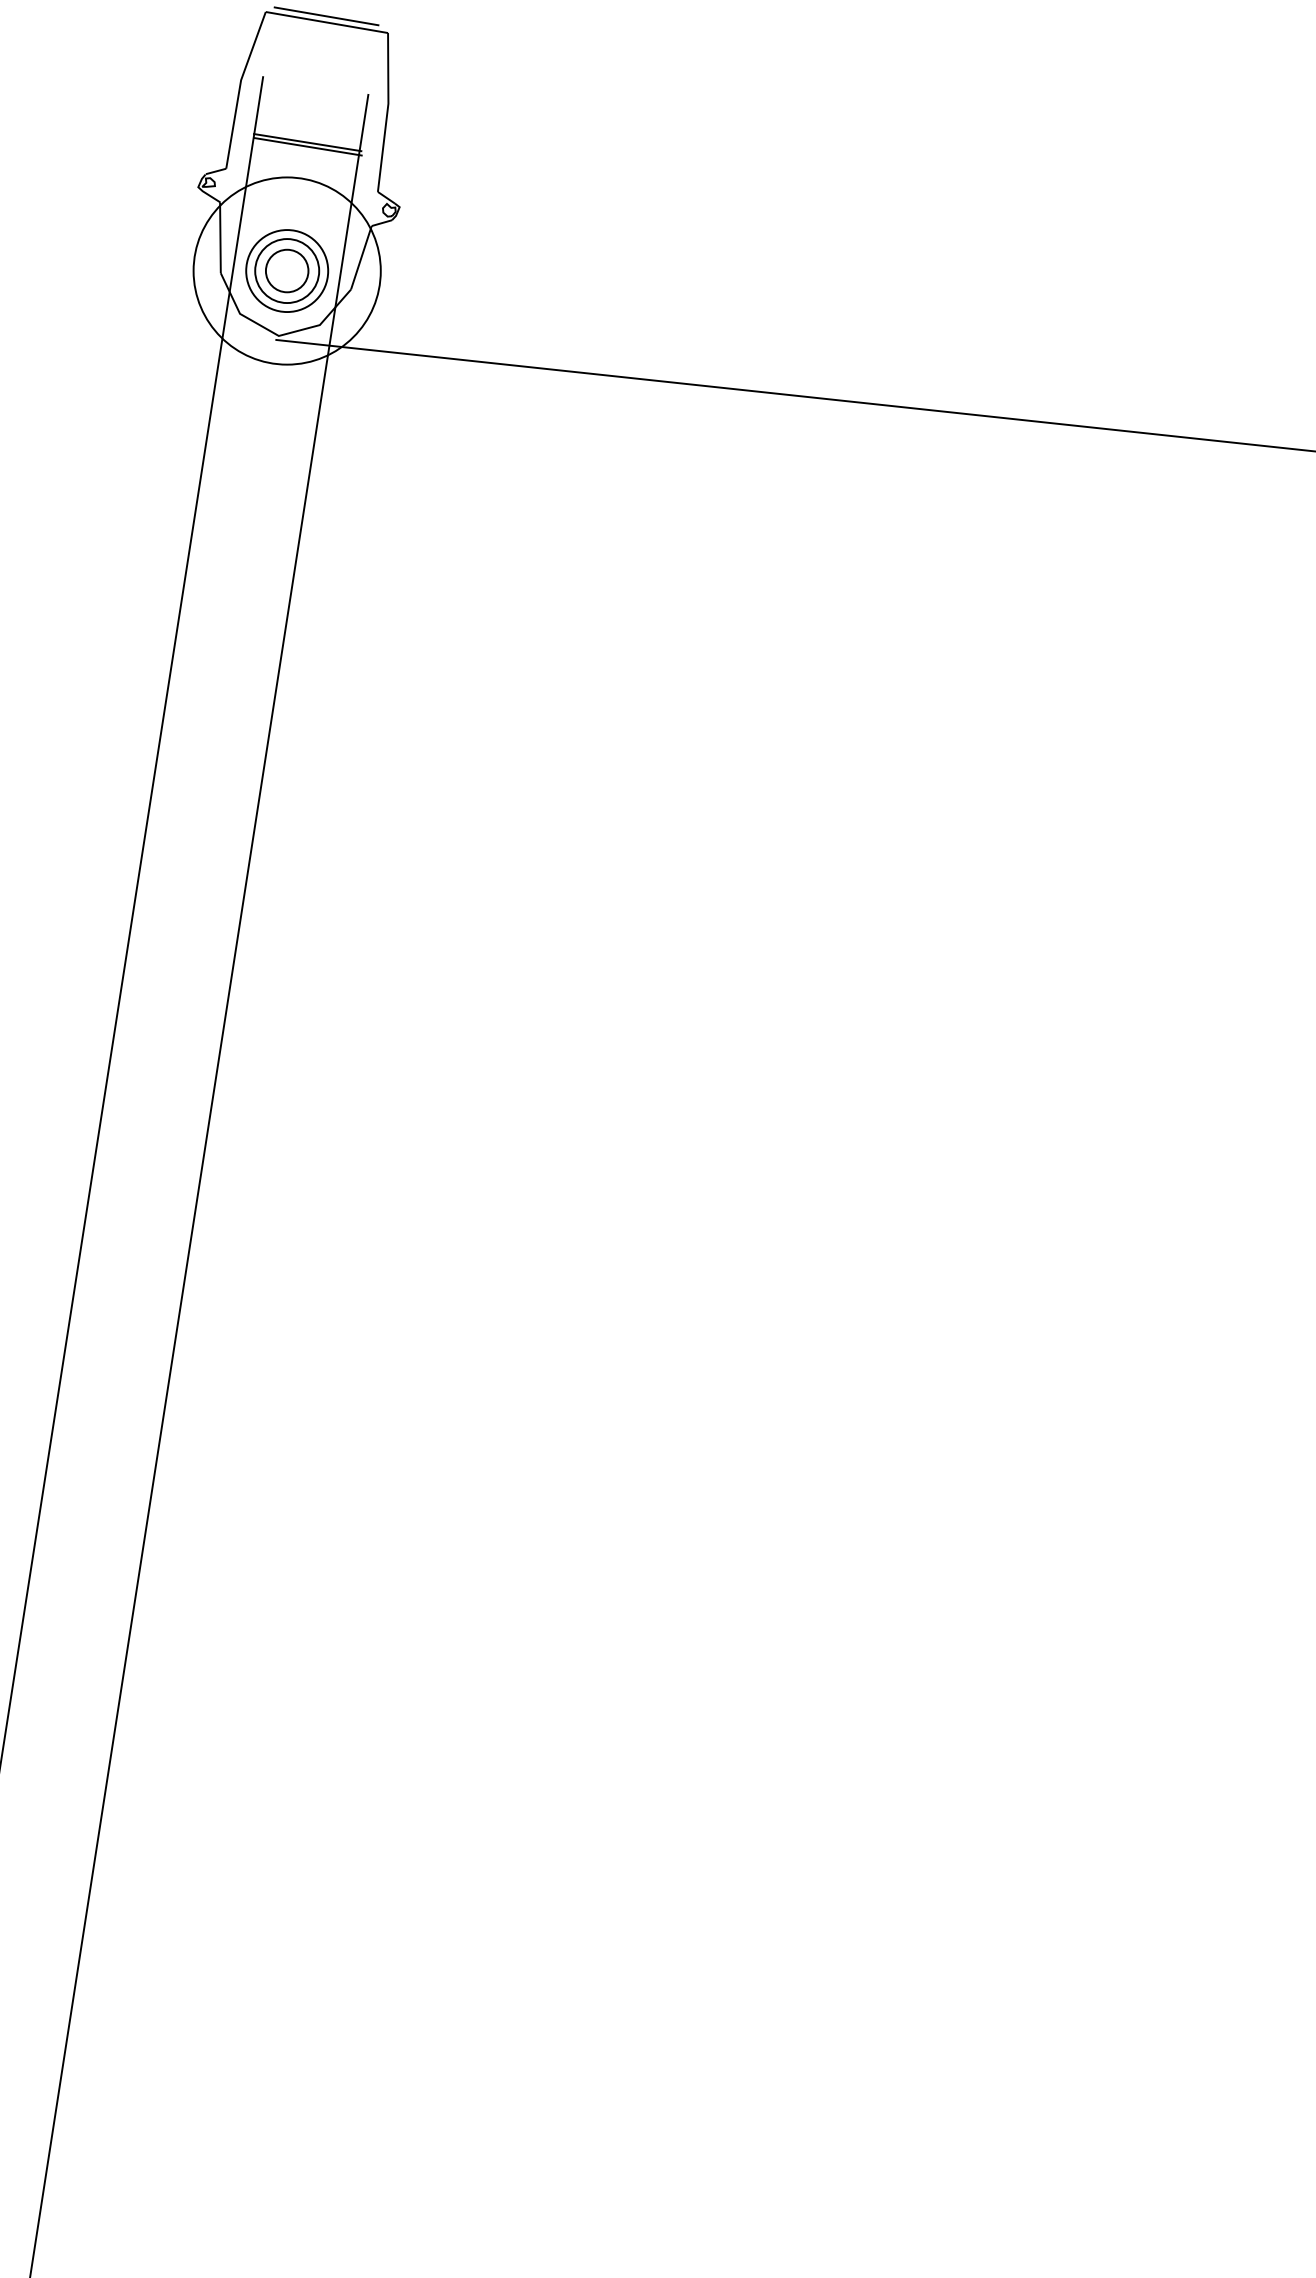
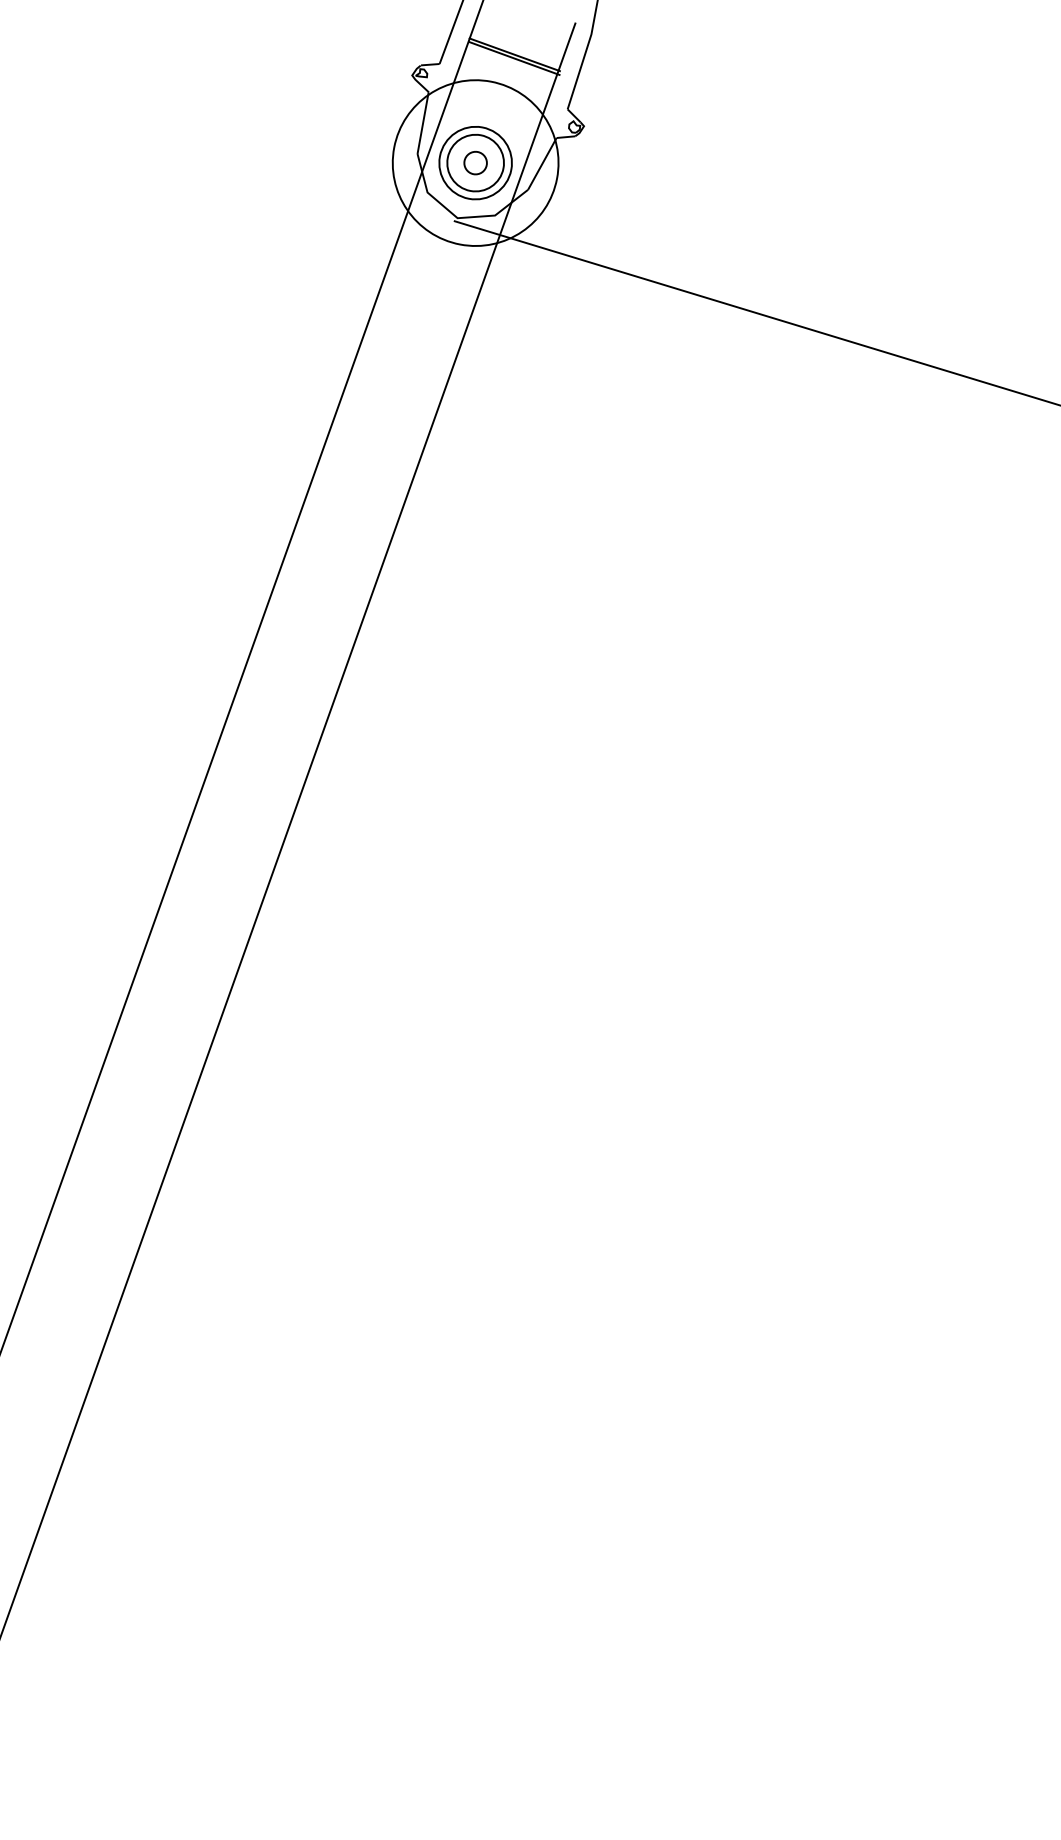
circle: (286, 270) -> (475, 162), size x0.6

